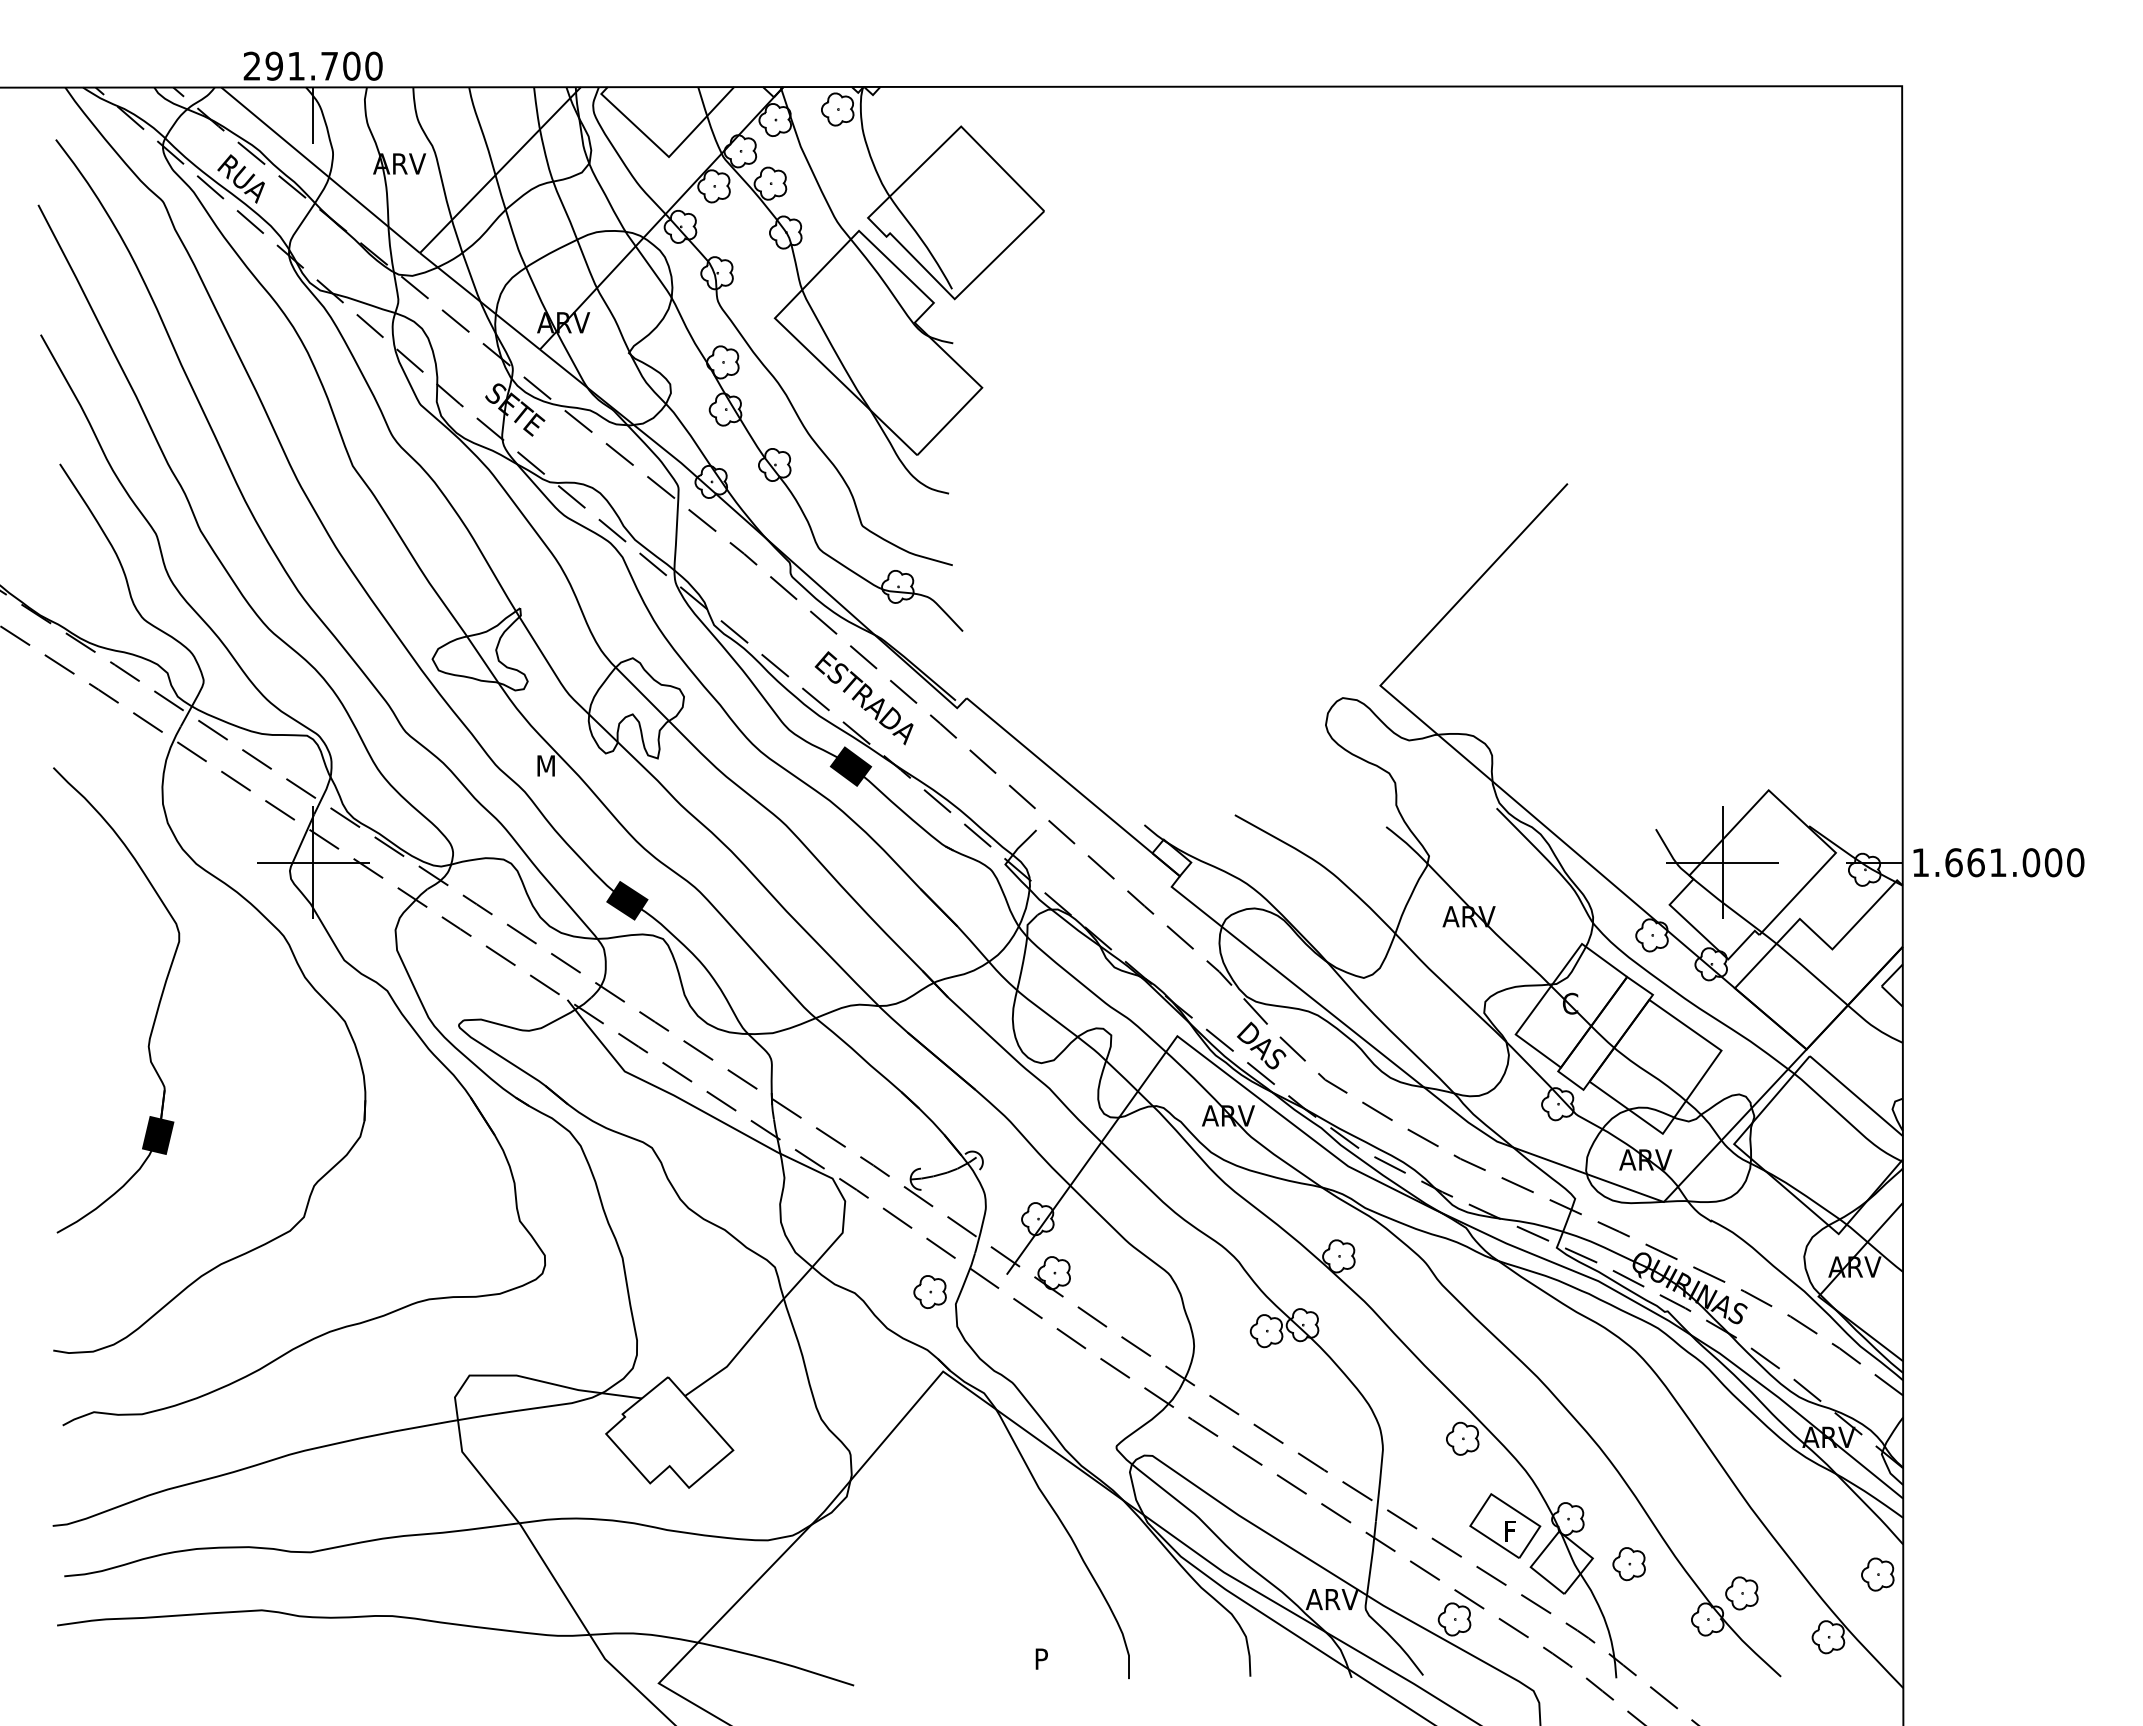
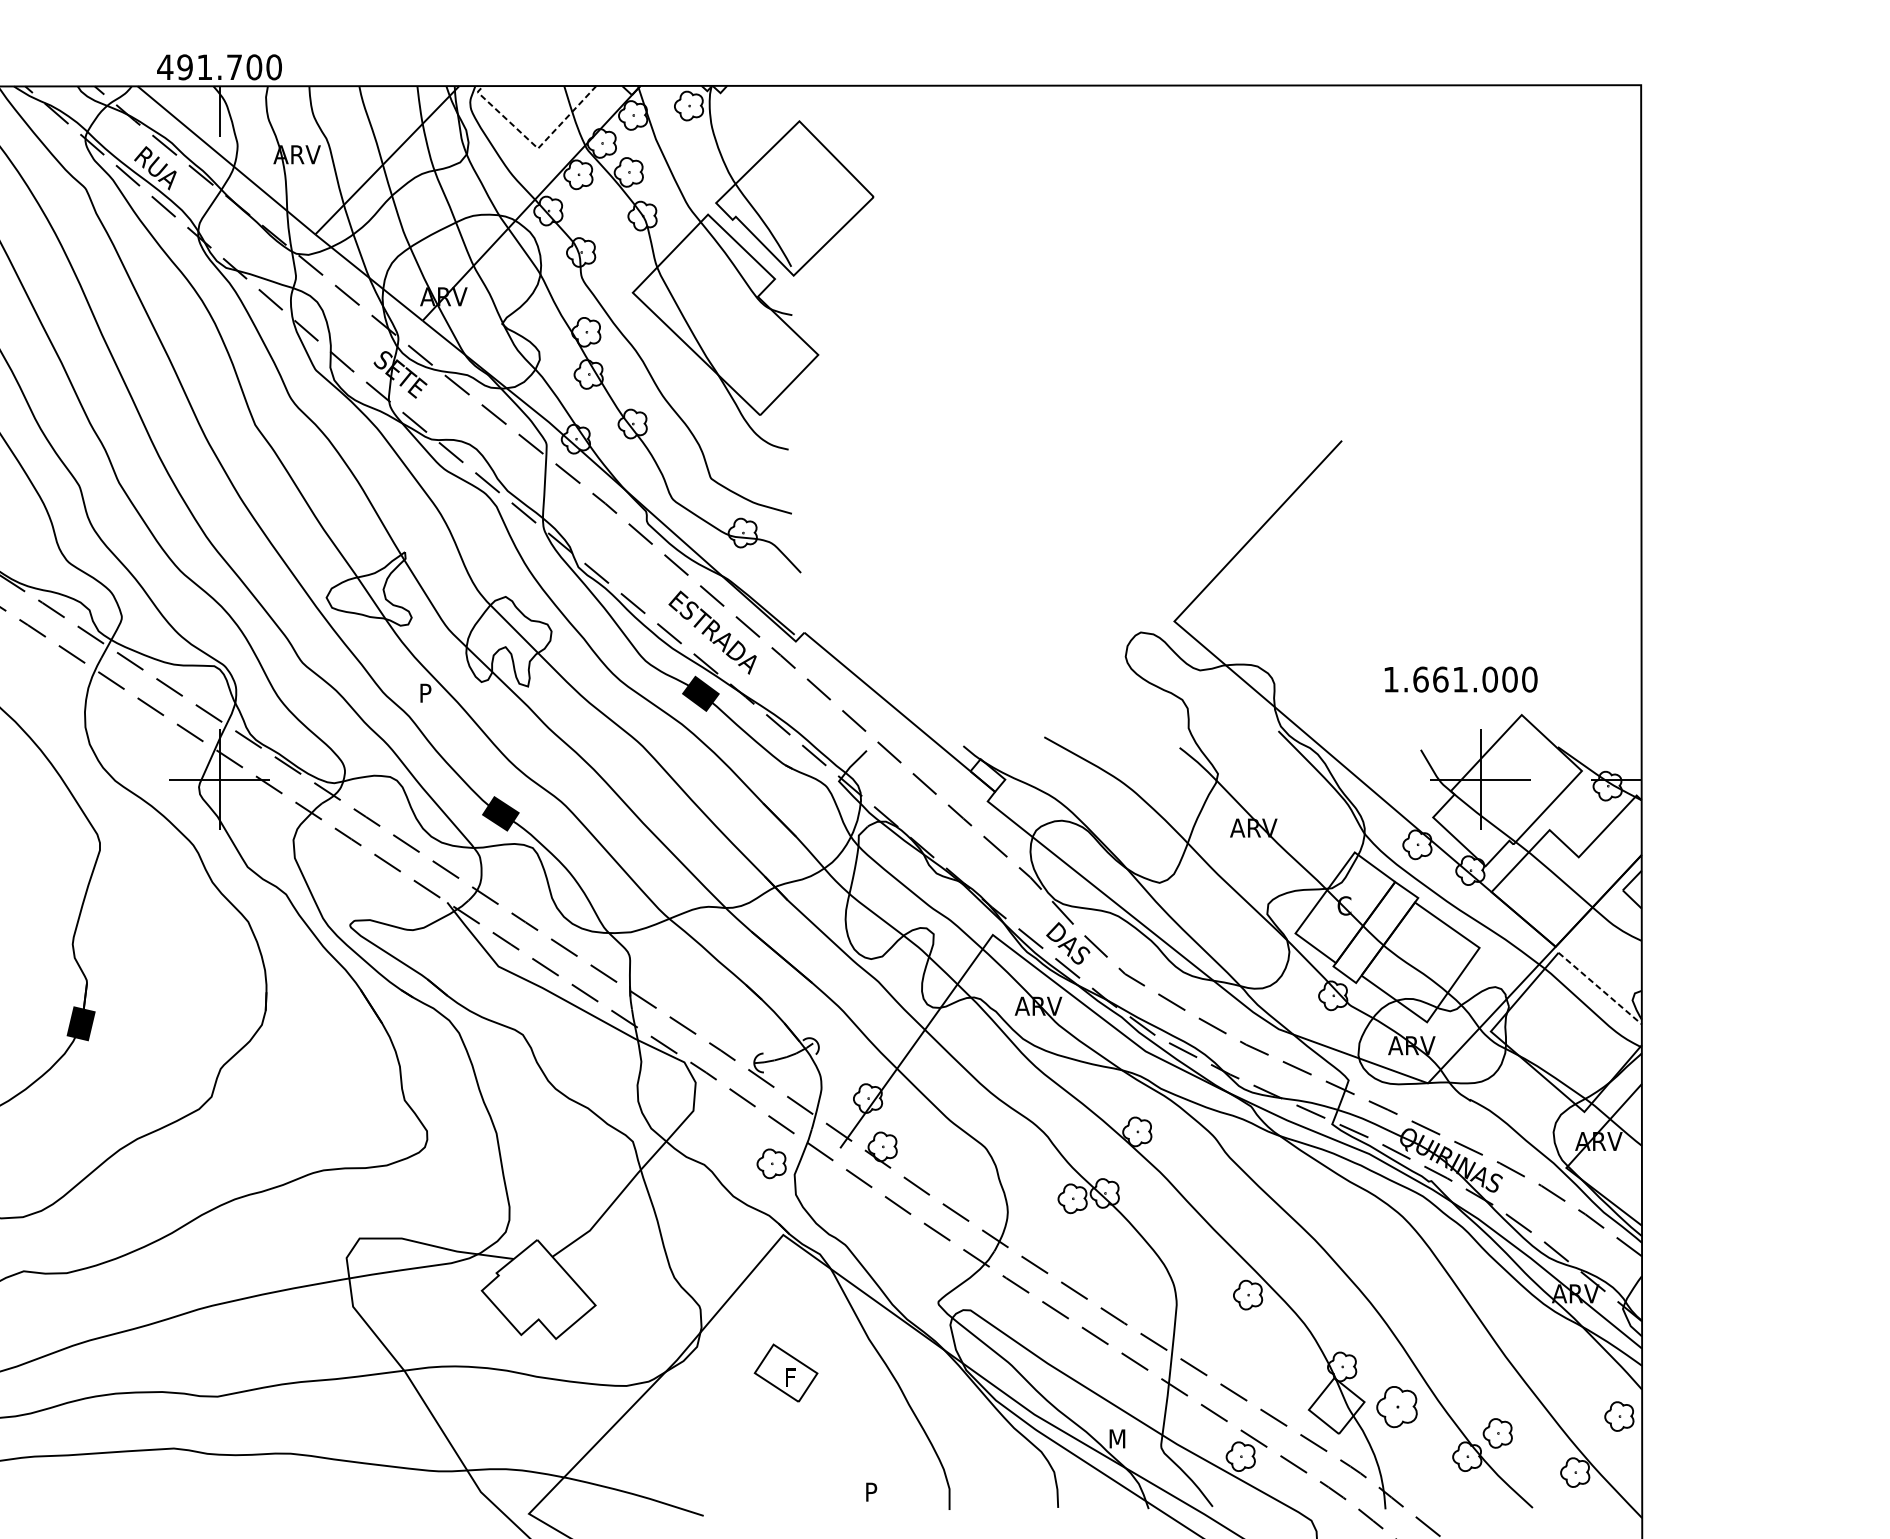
text: (252, 65) -> (165, 66), 291.700 -> 491.700
line: (666, 154) -> (535, 146), solid -> dashed
text: (547, 765) -> (429, 692), M -> P
text: (1998, 862) -> (1460, 679), moved
line: (1856, 1096) -> (1600, 988), solid -> dashed
part: (1505, 1525) -> (786, 1372), moved
part: (1628, 1564) -> (1396, 1407), size x1.4
text: (1331, 1599) -> (1130, 1438), ARV -> M

